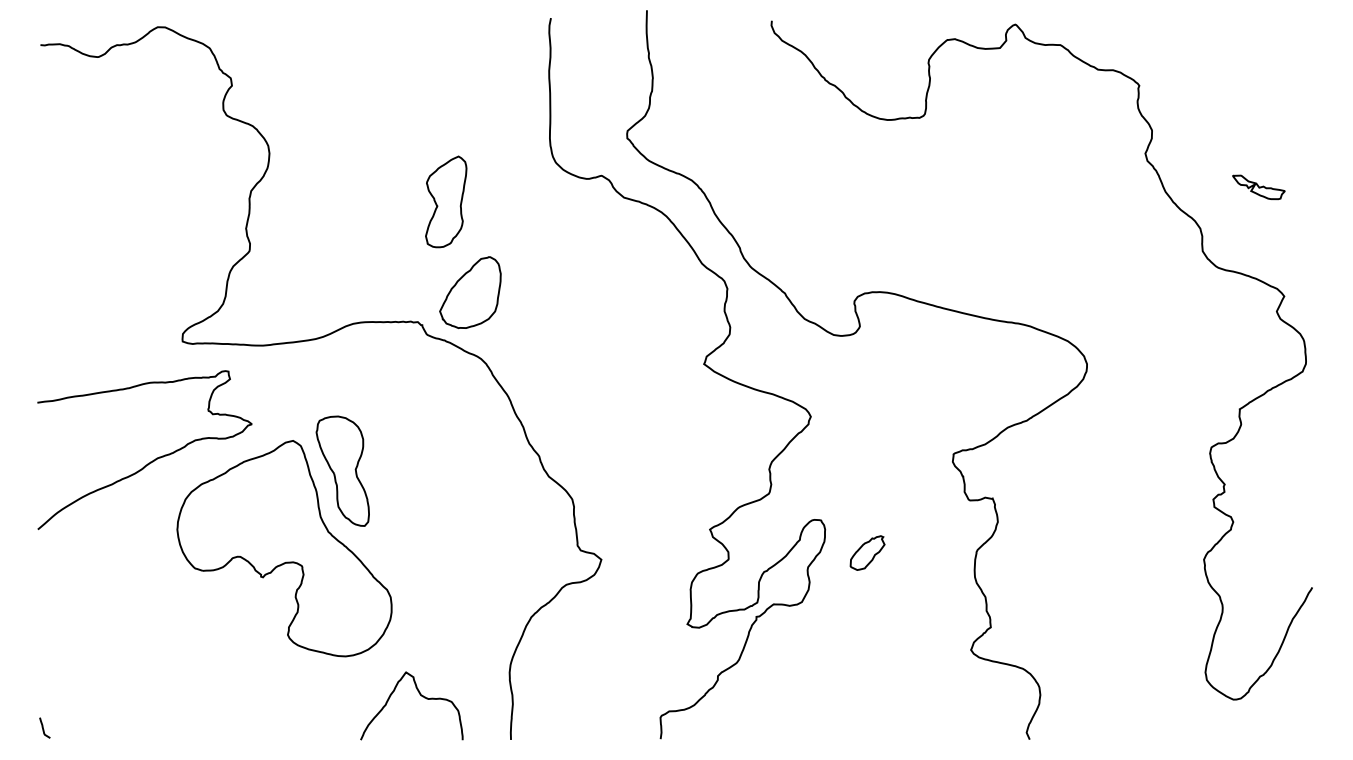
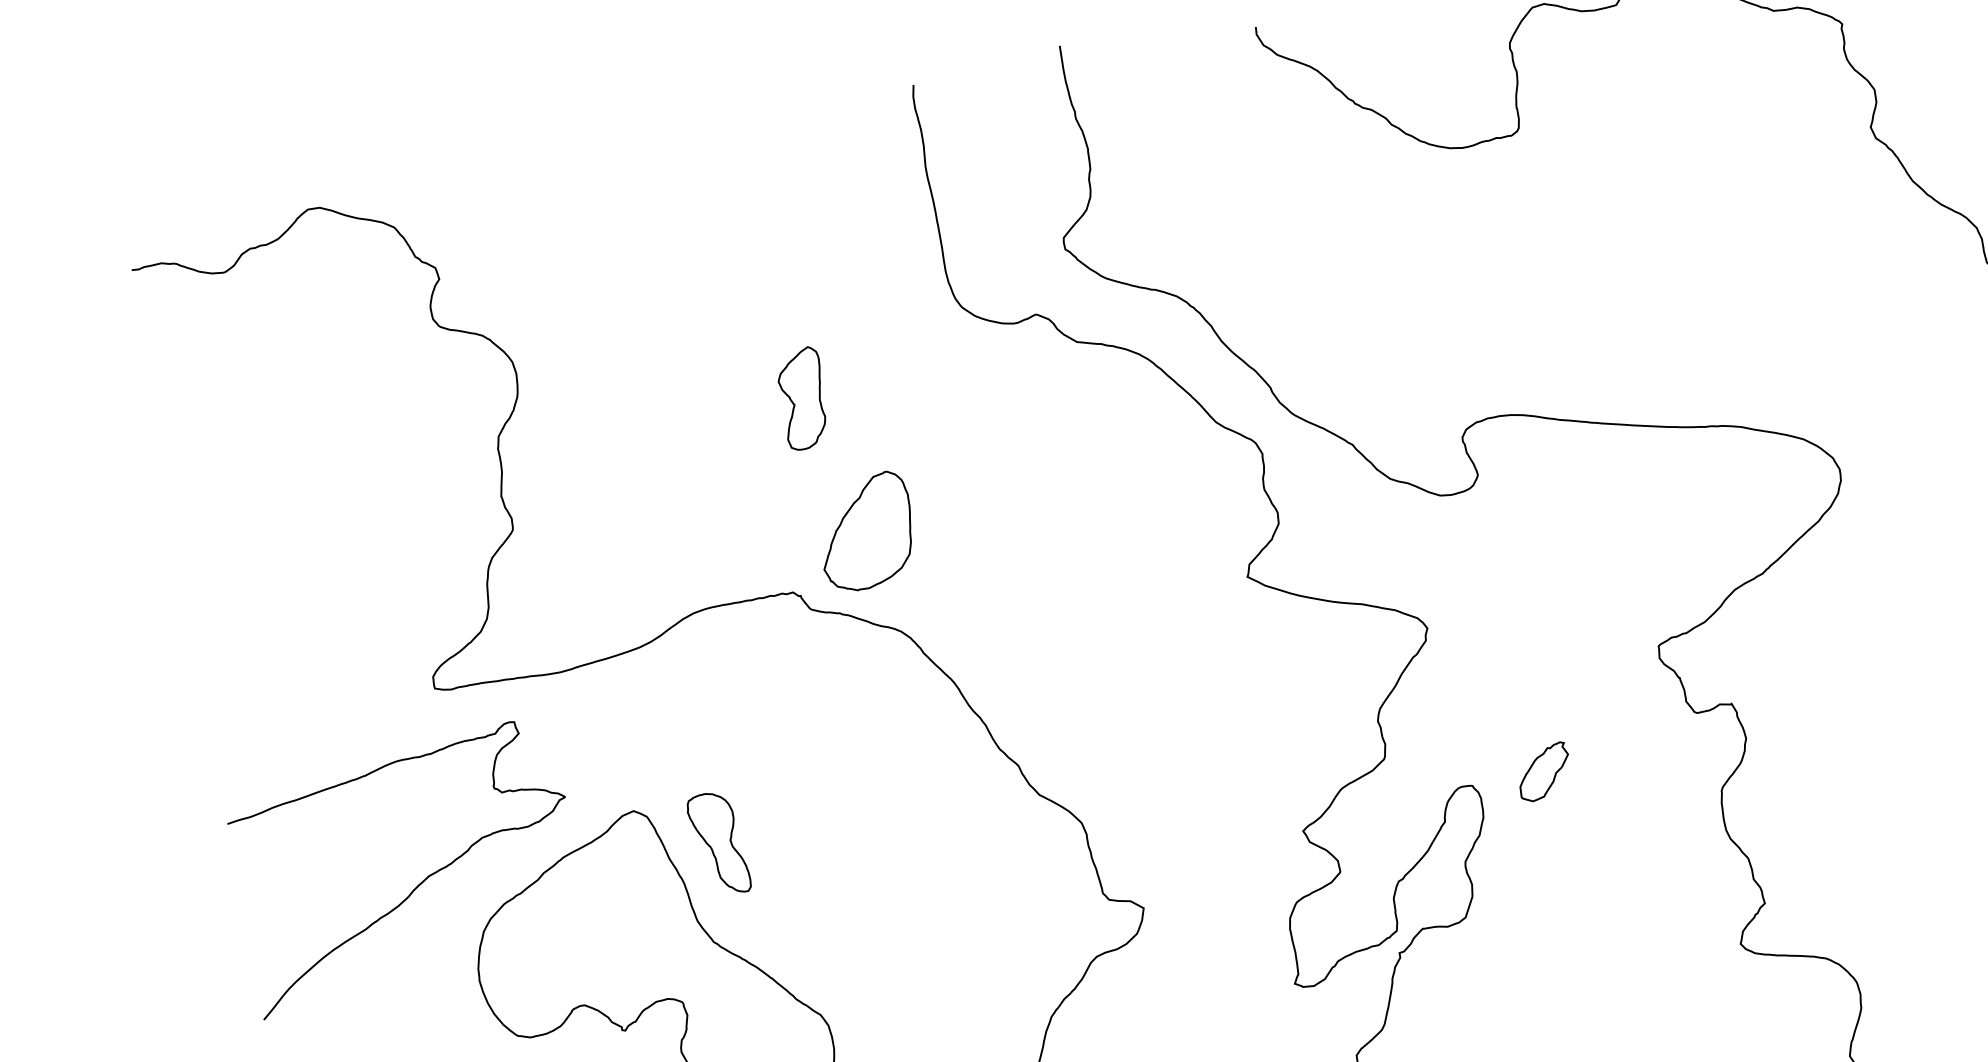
part: (446, 201) -> (803, 397), size x0.7
part: (342, 470) -> (718, 843), size x0.6
part: (867, 552) -> (1543, 771), moved

